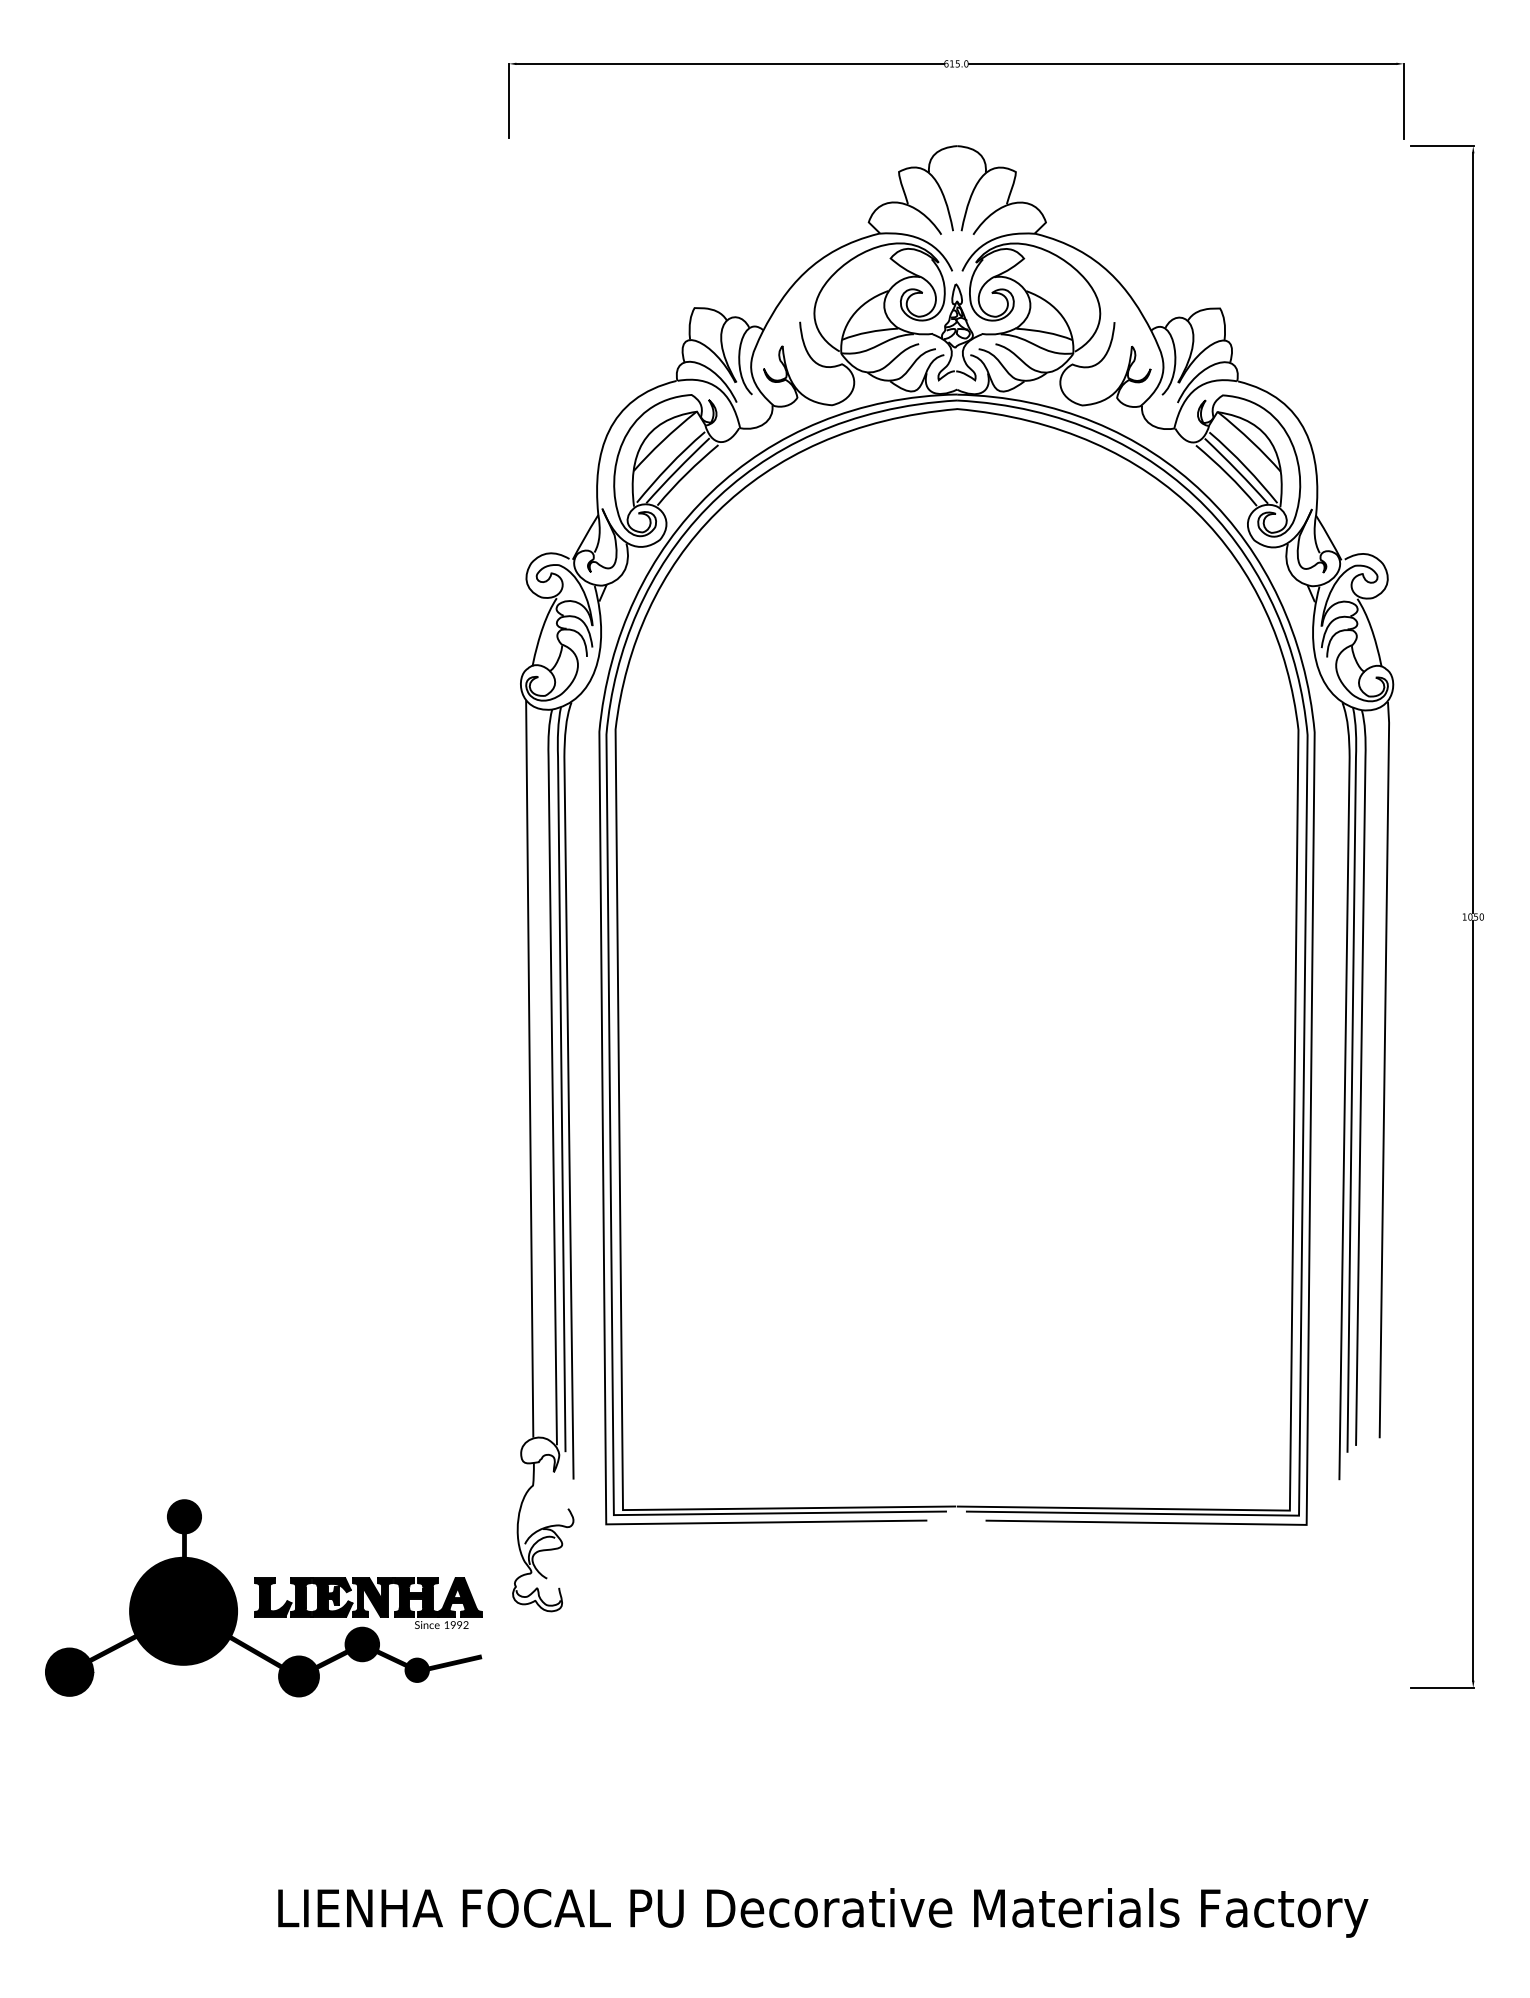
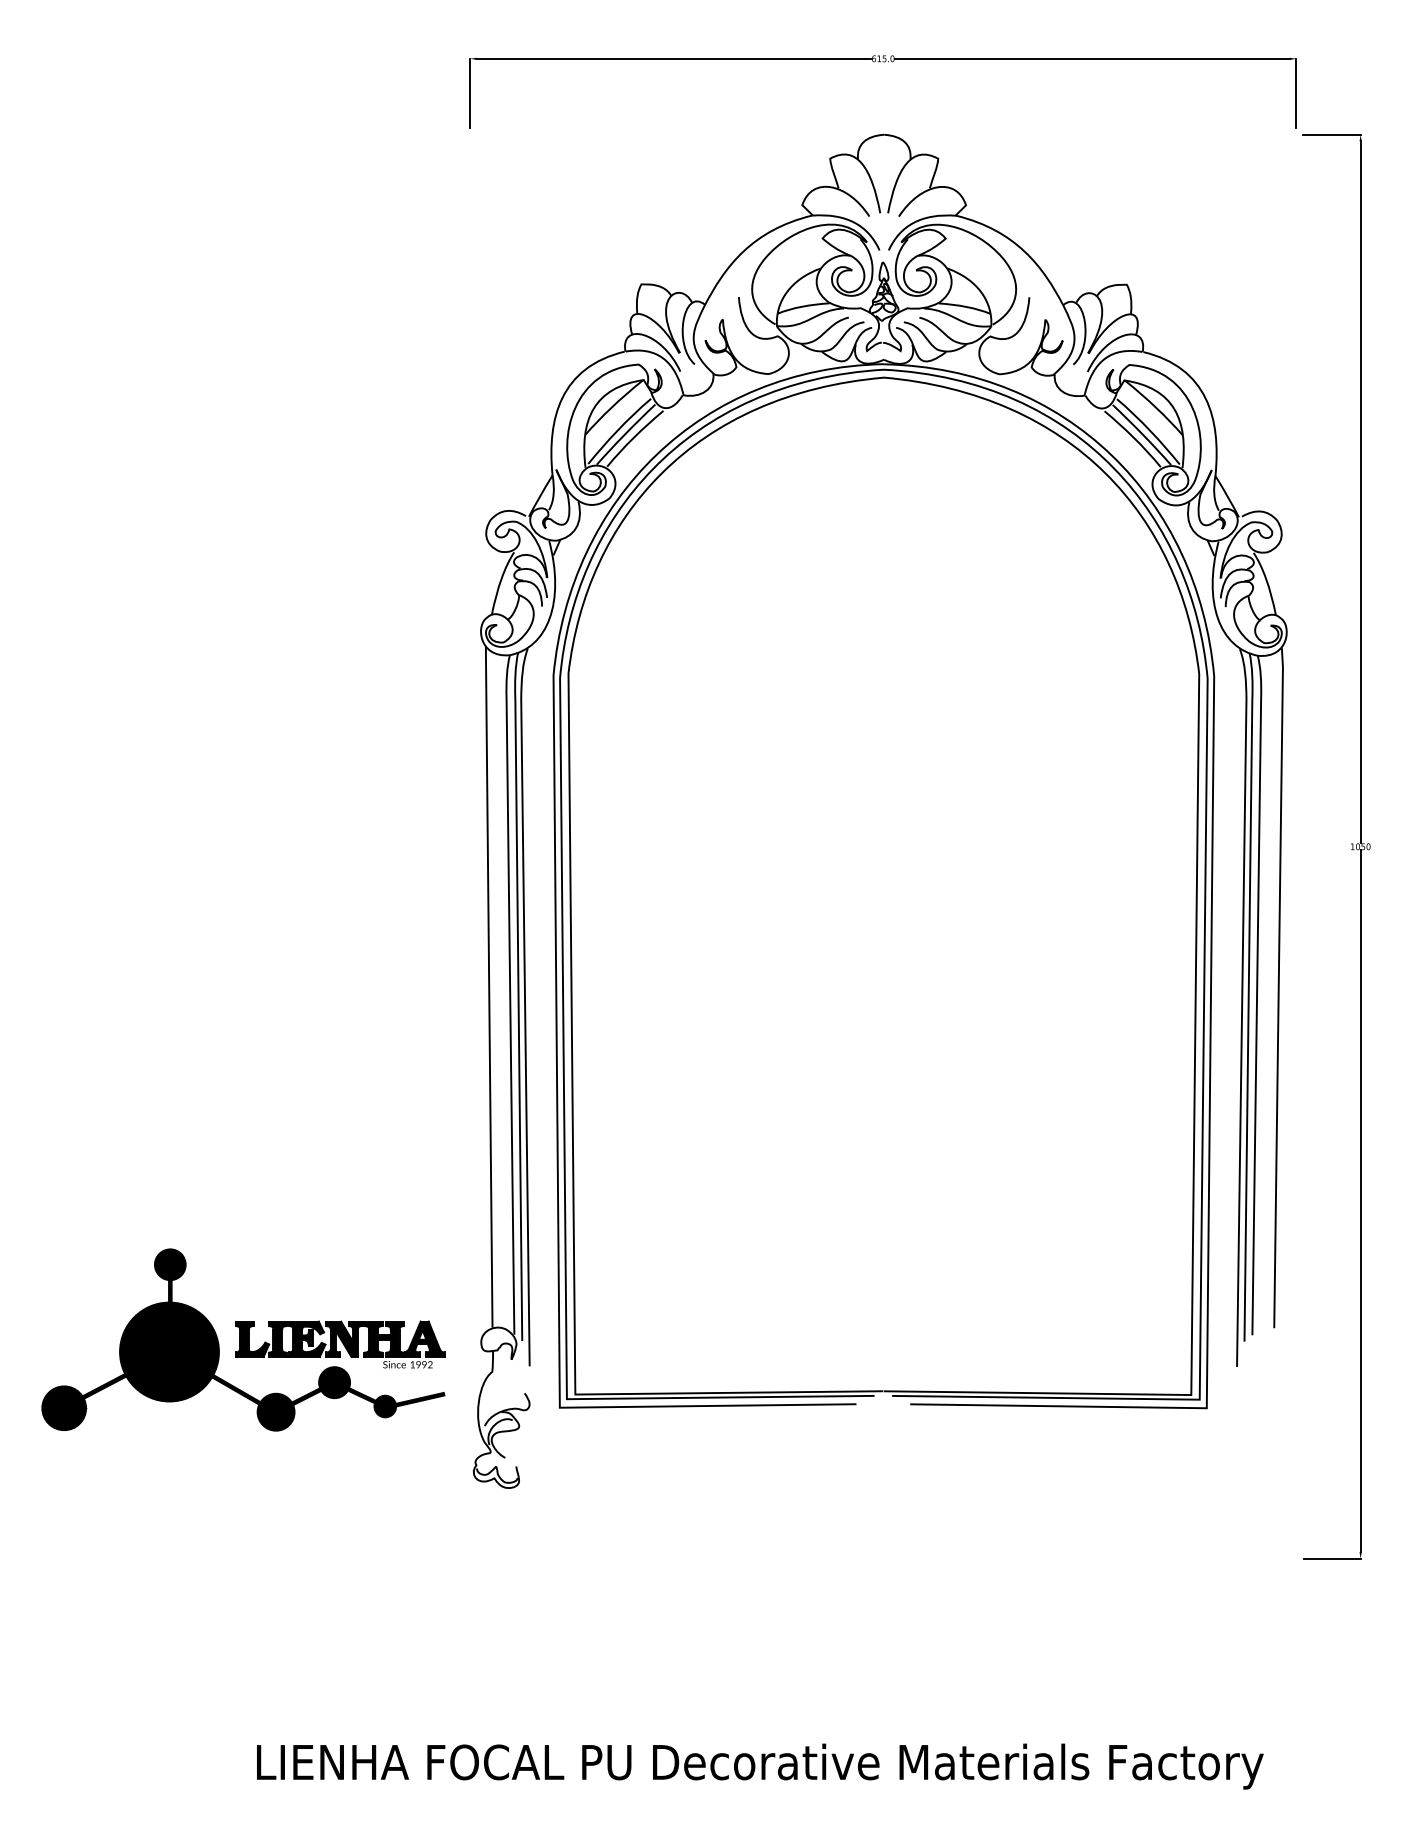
part: (263, 1597) -> (243, 1339), moved

